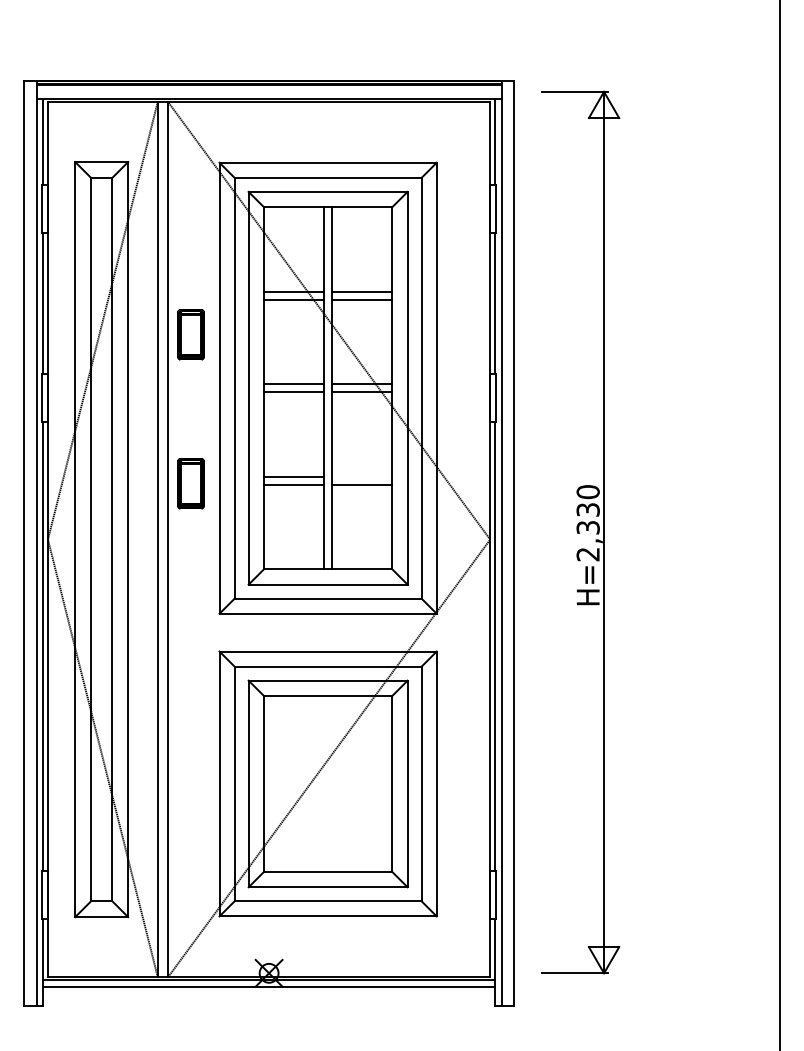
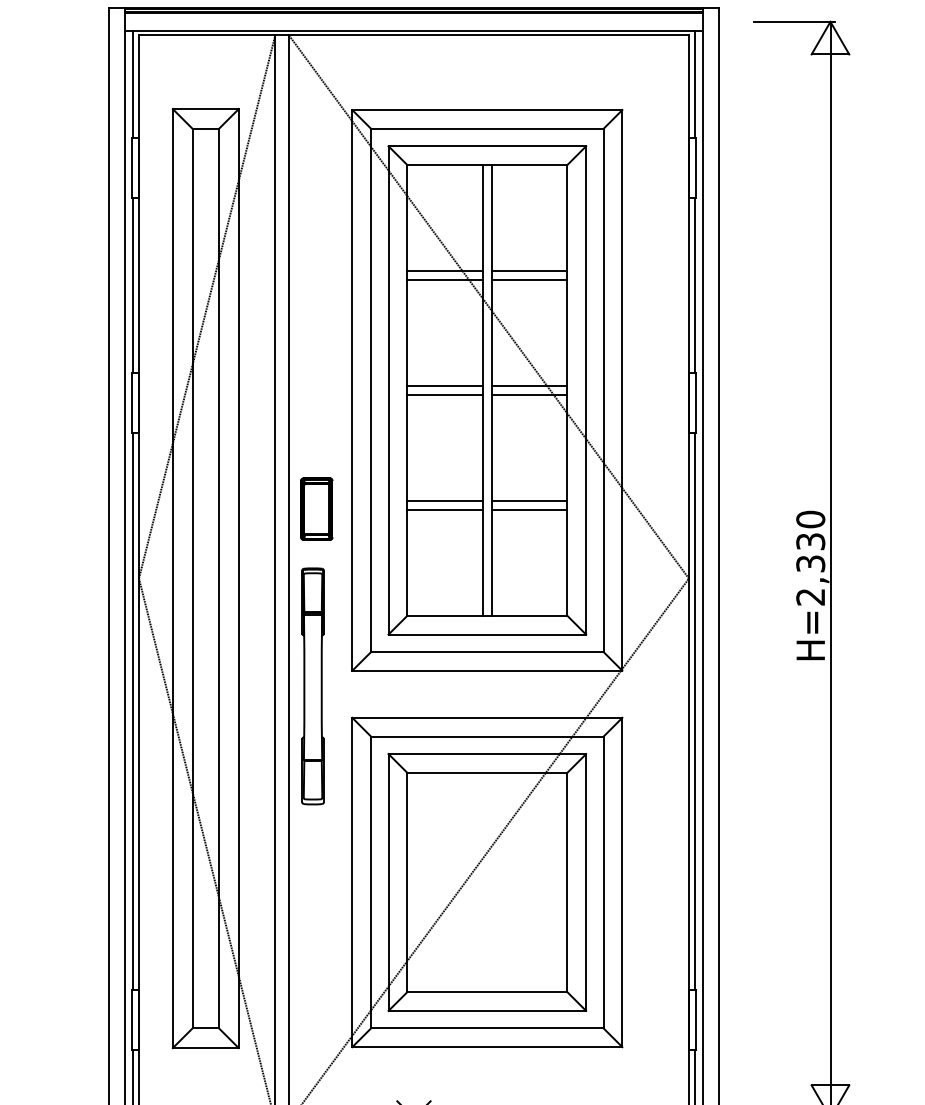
part: (190, 334) -> (316, 323), removed
line: (361, 476) -> (528, 500), added
part: (187, 626) -> (312, 686), added

